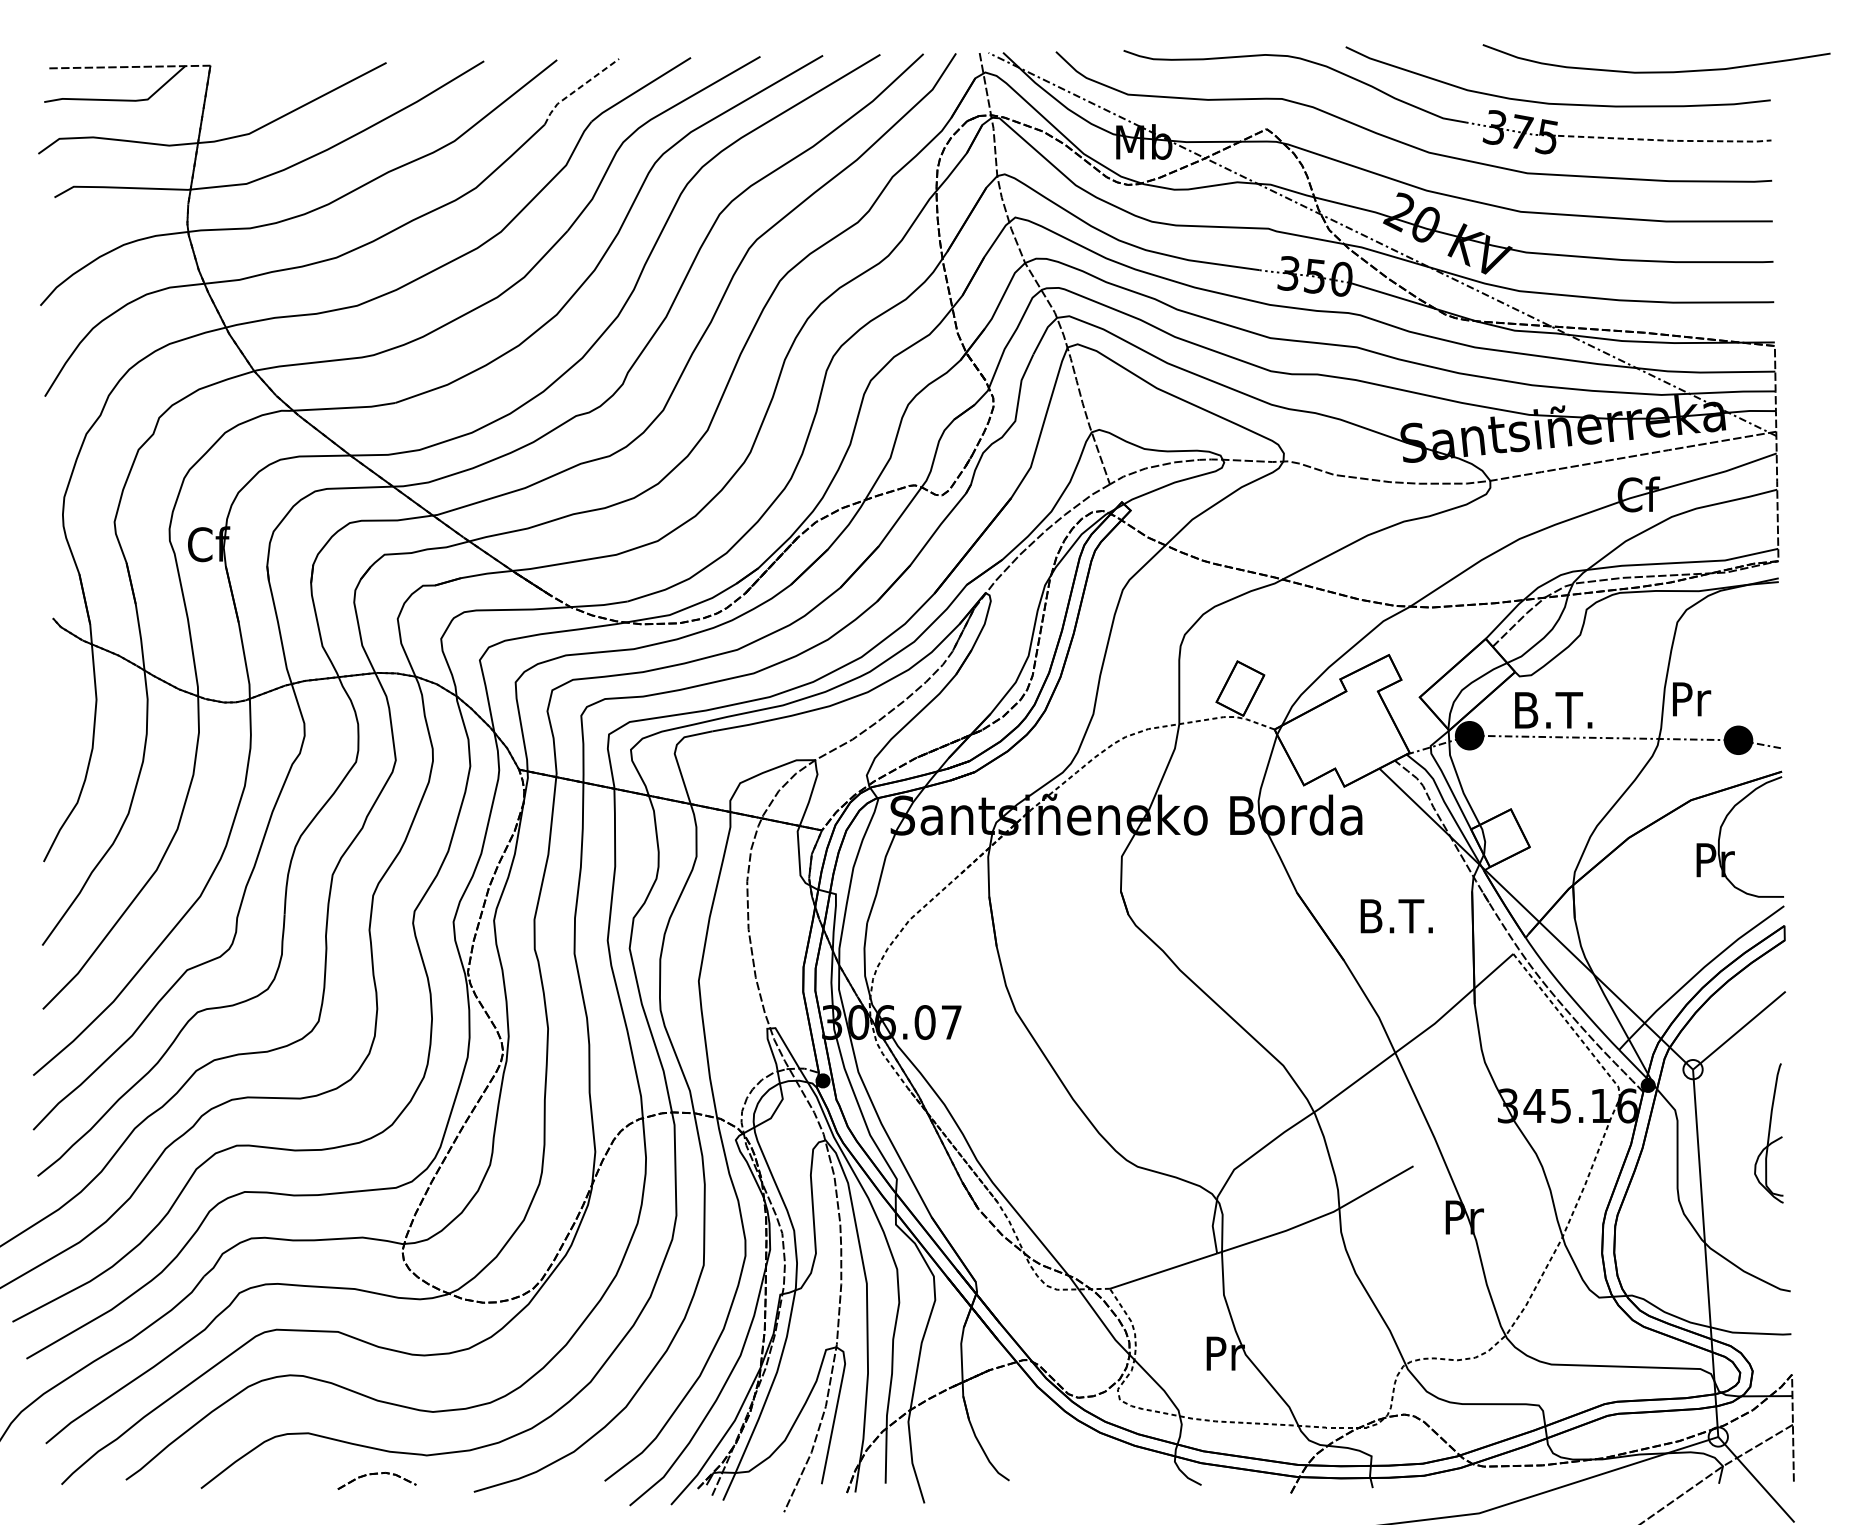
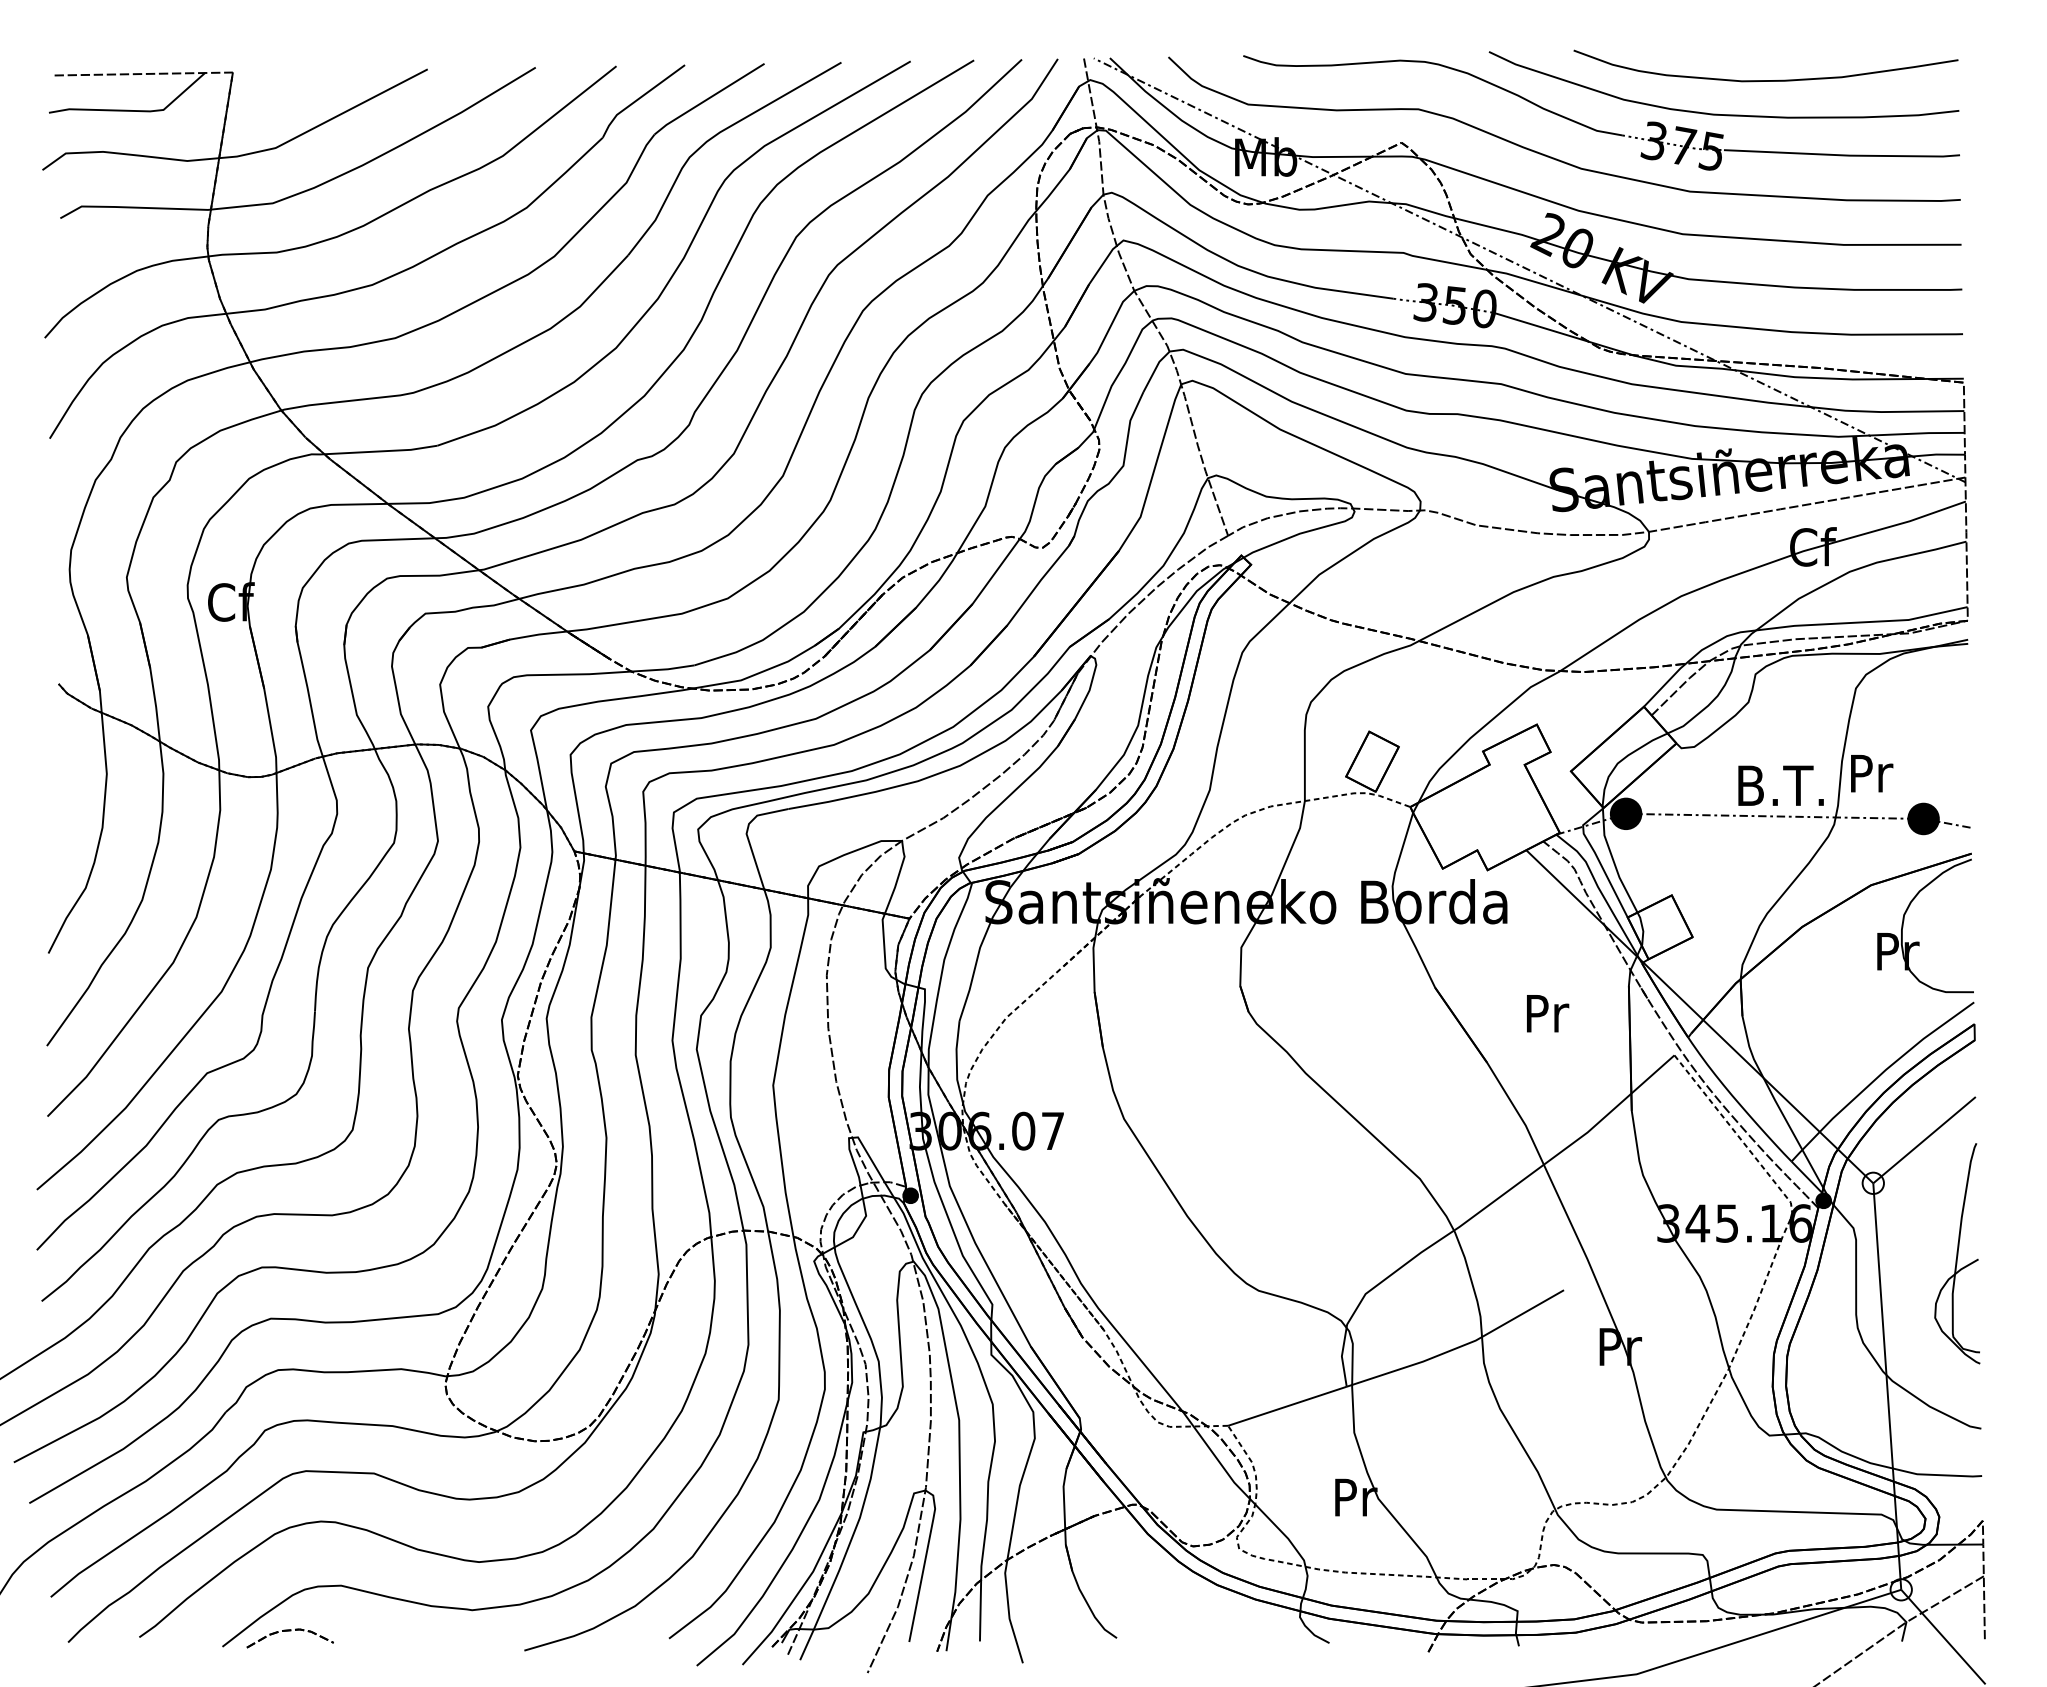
curve: (1656, 71) -> (1765, 80), moved
line: (577, 89) -> (639, 98), dashed -> solid
line: (1666, 140) -> (1843, 155), dashed -> solid
text: (1553, 710) -> (1780, 785), moved
text: (1396, 916) -> (1545, 1013), B.T. -> Pr
part: (1769, 1133) -> (1957, 1253), size x1.43
part: (376, 1474) -> (289, 1631), moved

